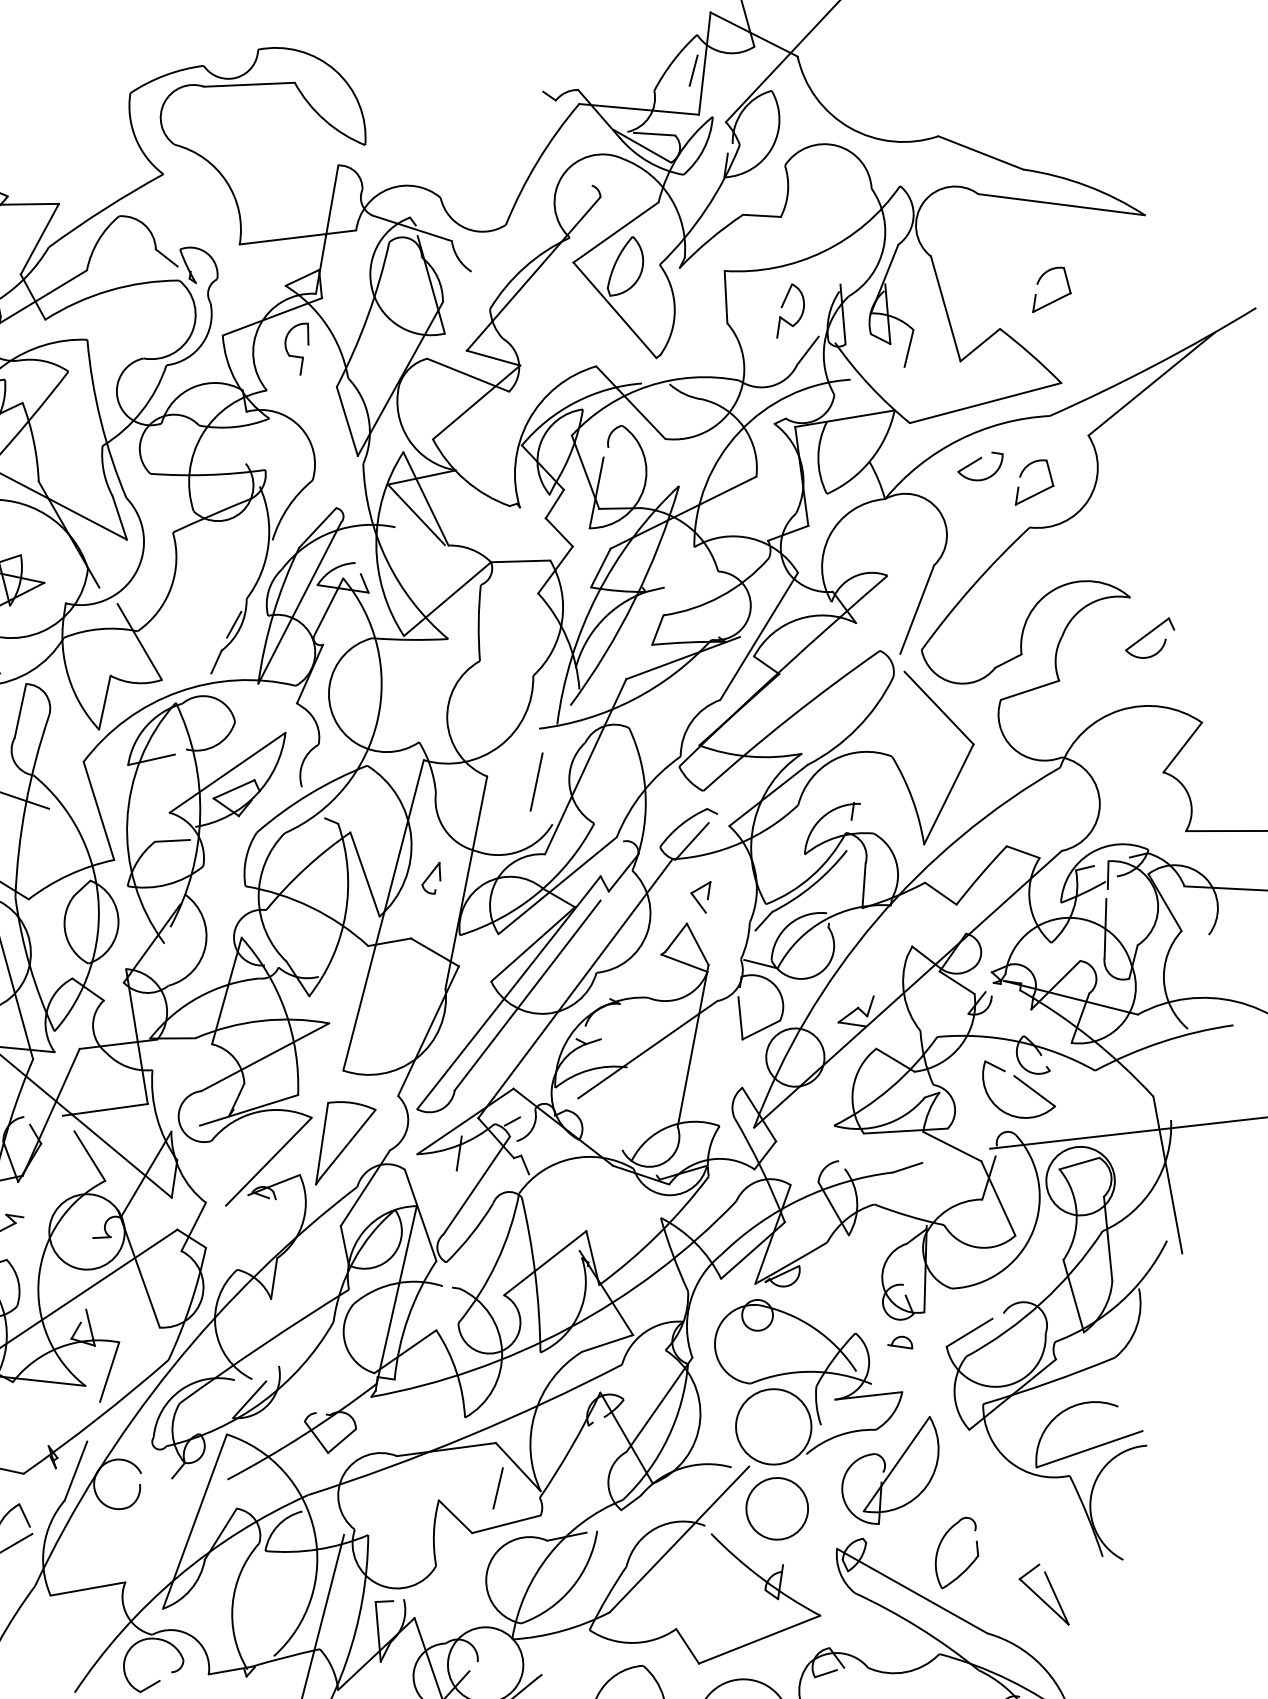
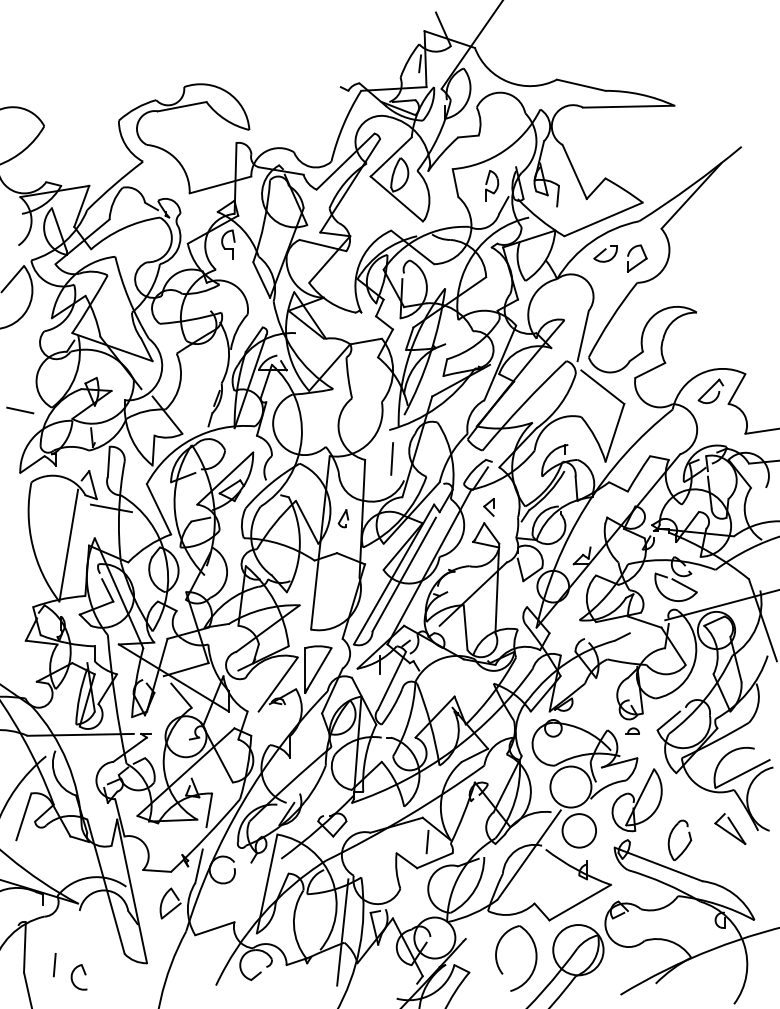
line: (531, 228) -> (345, 161), added
part: (1052, 290) -> (630, 153), removed
part: (1149, 637) -> (710, 391), moved
line: (624, 1108) -> (465, 627), added
part: (1045, 1592) -> (730, 828), moved

